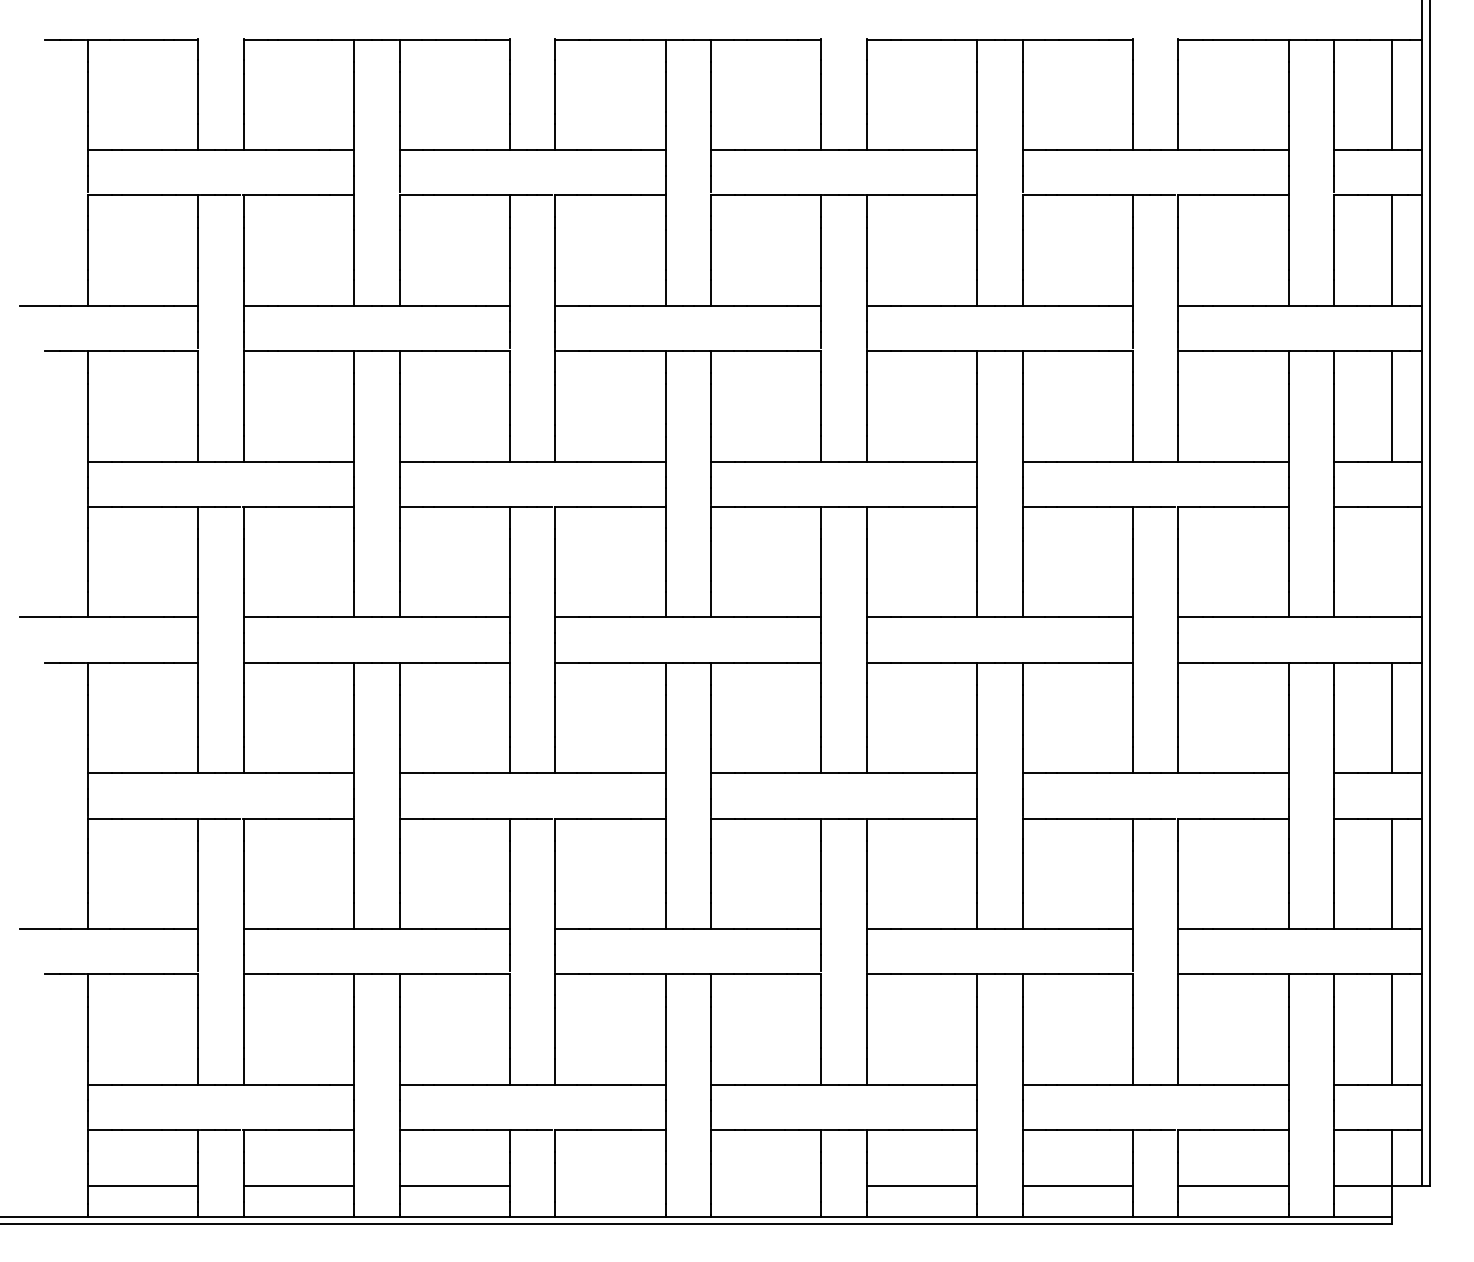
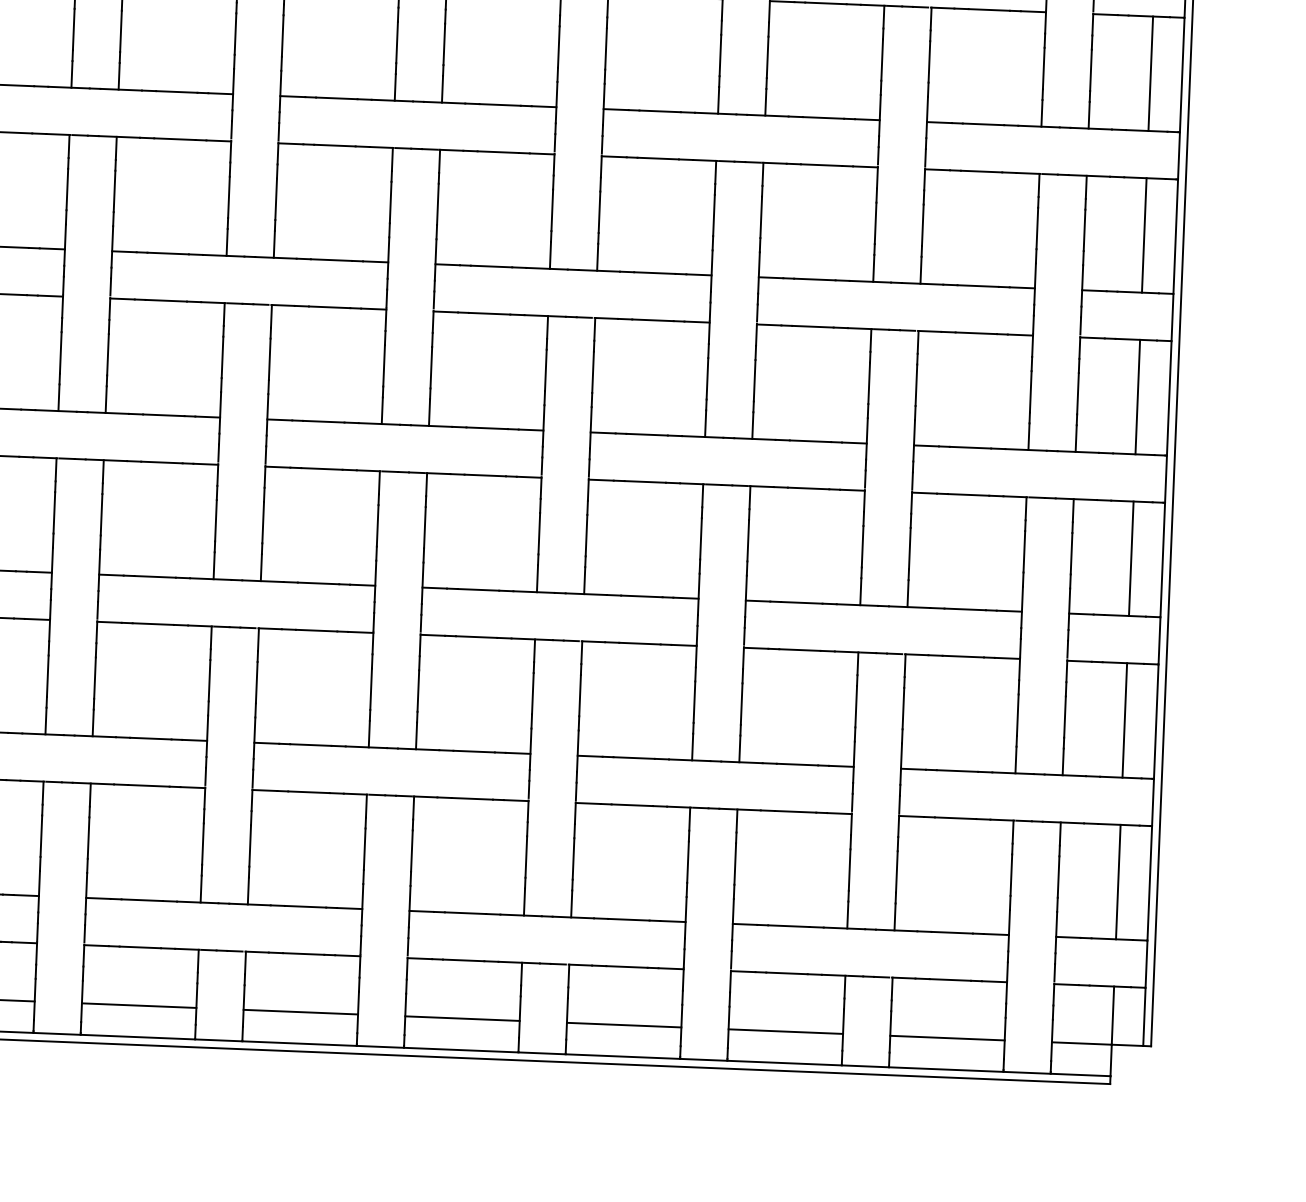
line: (1391, 562) -> (1137, 397), added
line: (610, 1186) -> (300, 1012), added
line: (766, 1186) -> (462, 1018), added

